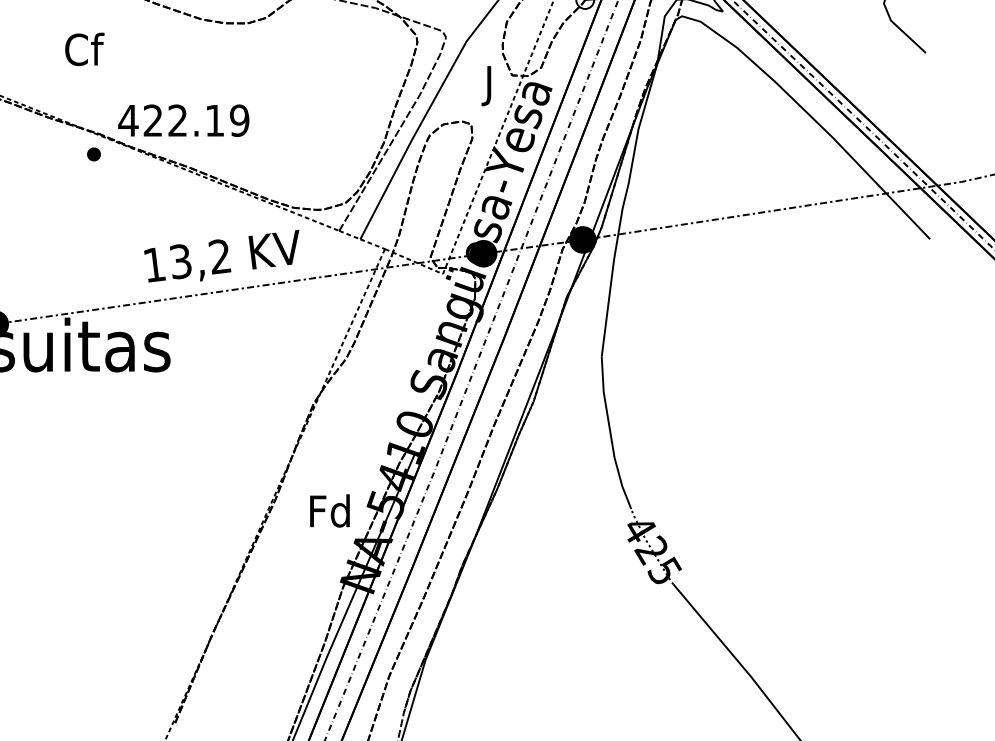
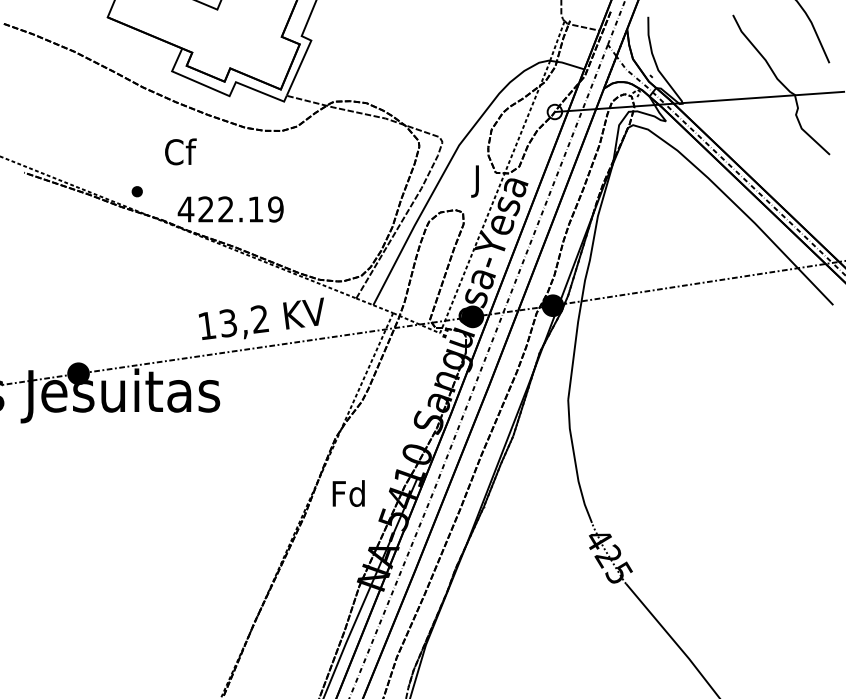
text: (84, 48) -> (180, 151), moved
part: (93, 154) -> (136, 191), moved
text: (329, 510) -> (348, 493), moved

